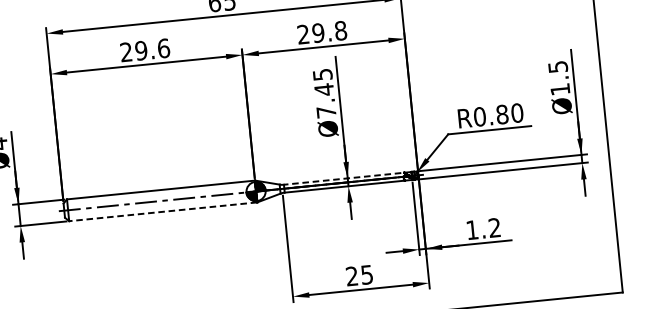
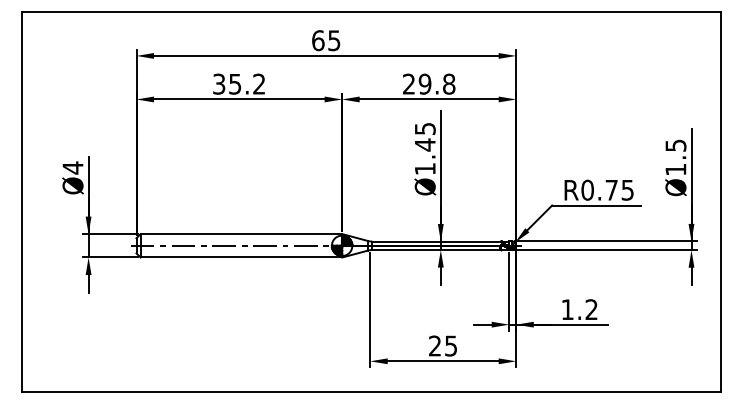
text: (145, 49) -> (239, 83), 29.6 -> 35.2
text: (326, 111) -> (425, 168), Ø7.45 -> Ø1.45
text: (509, 113) -> (619, 189), R0.80 -> R0.75
line: (347, 178) -> (440, 241), dashed -> solid
line: (163, 211) -> (241, 257), dashed -> solid

